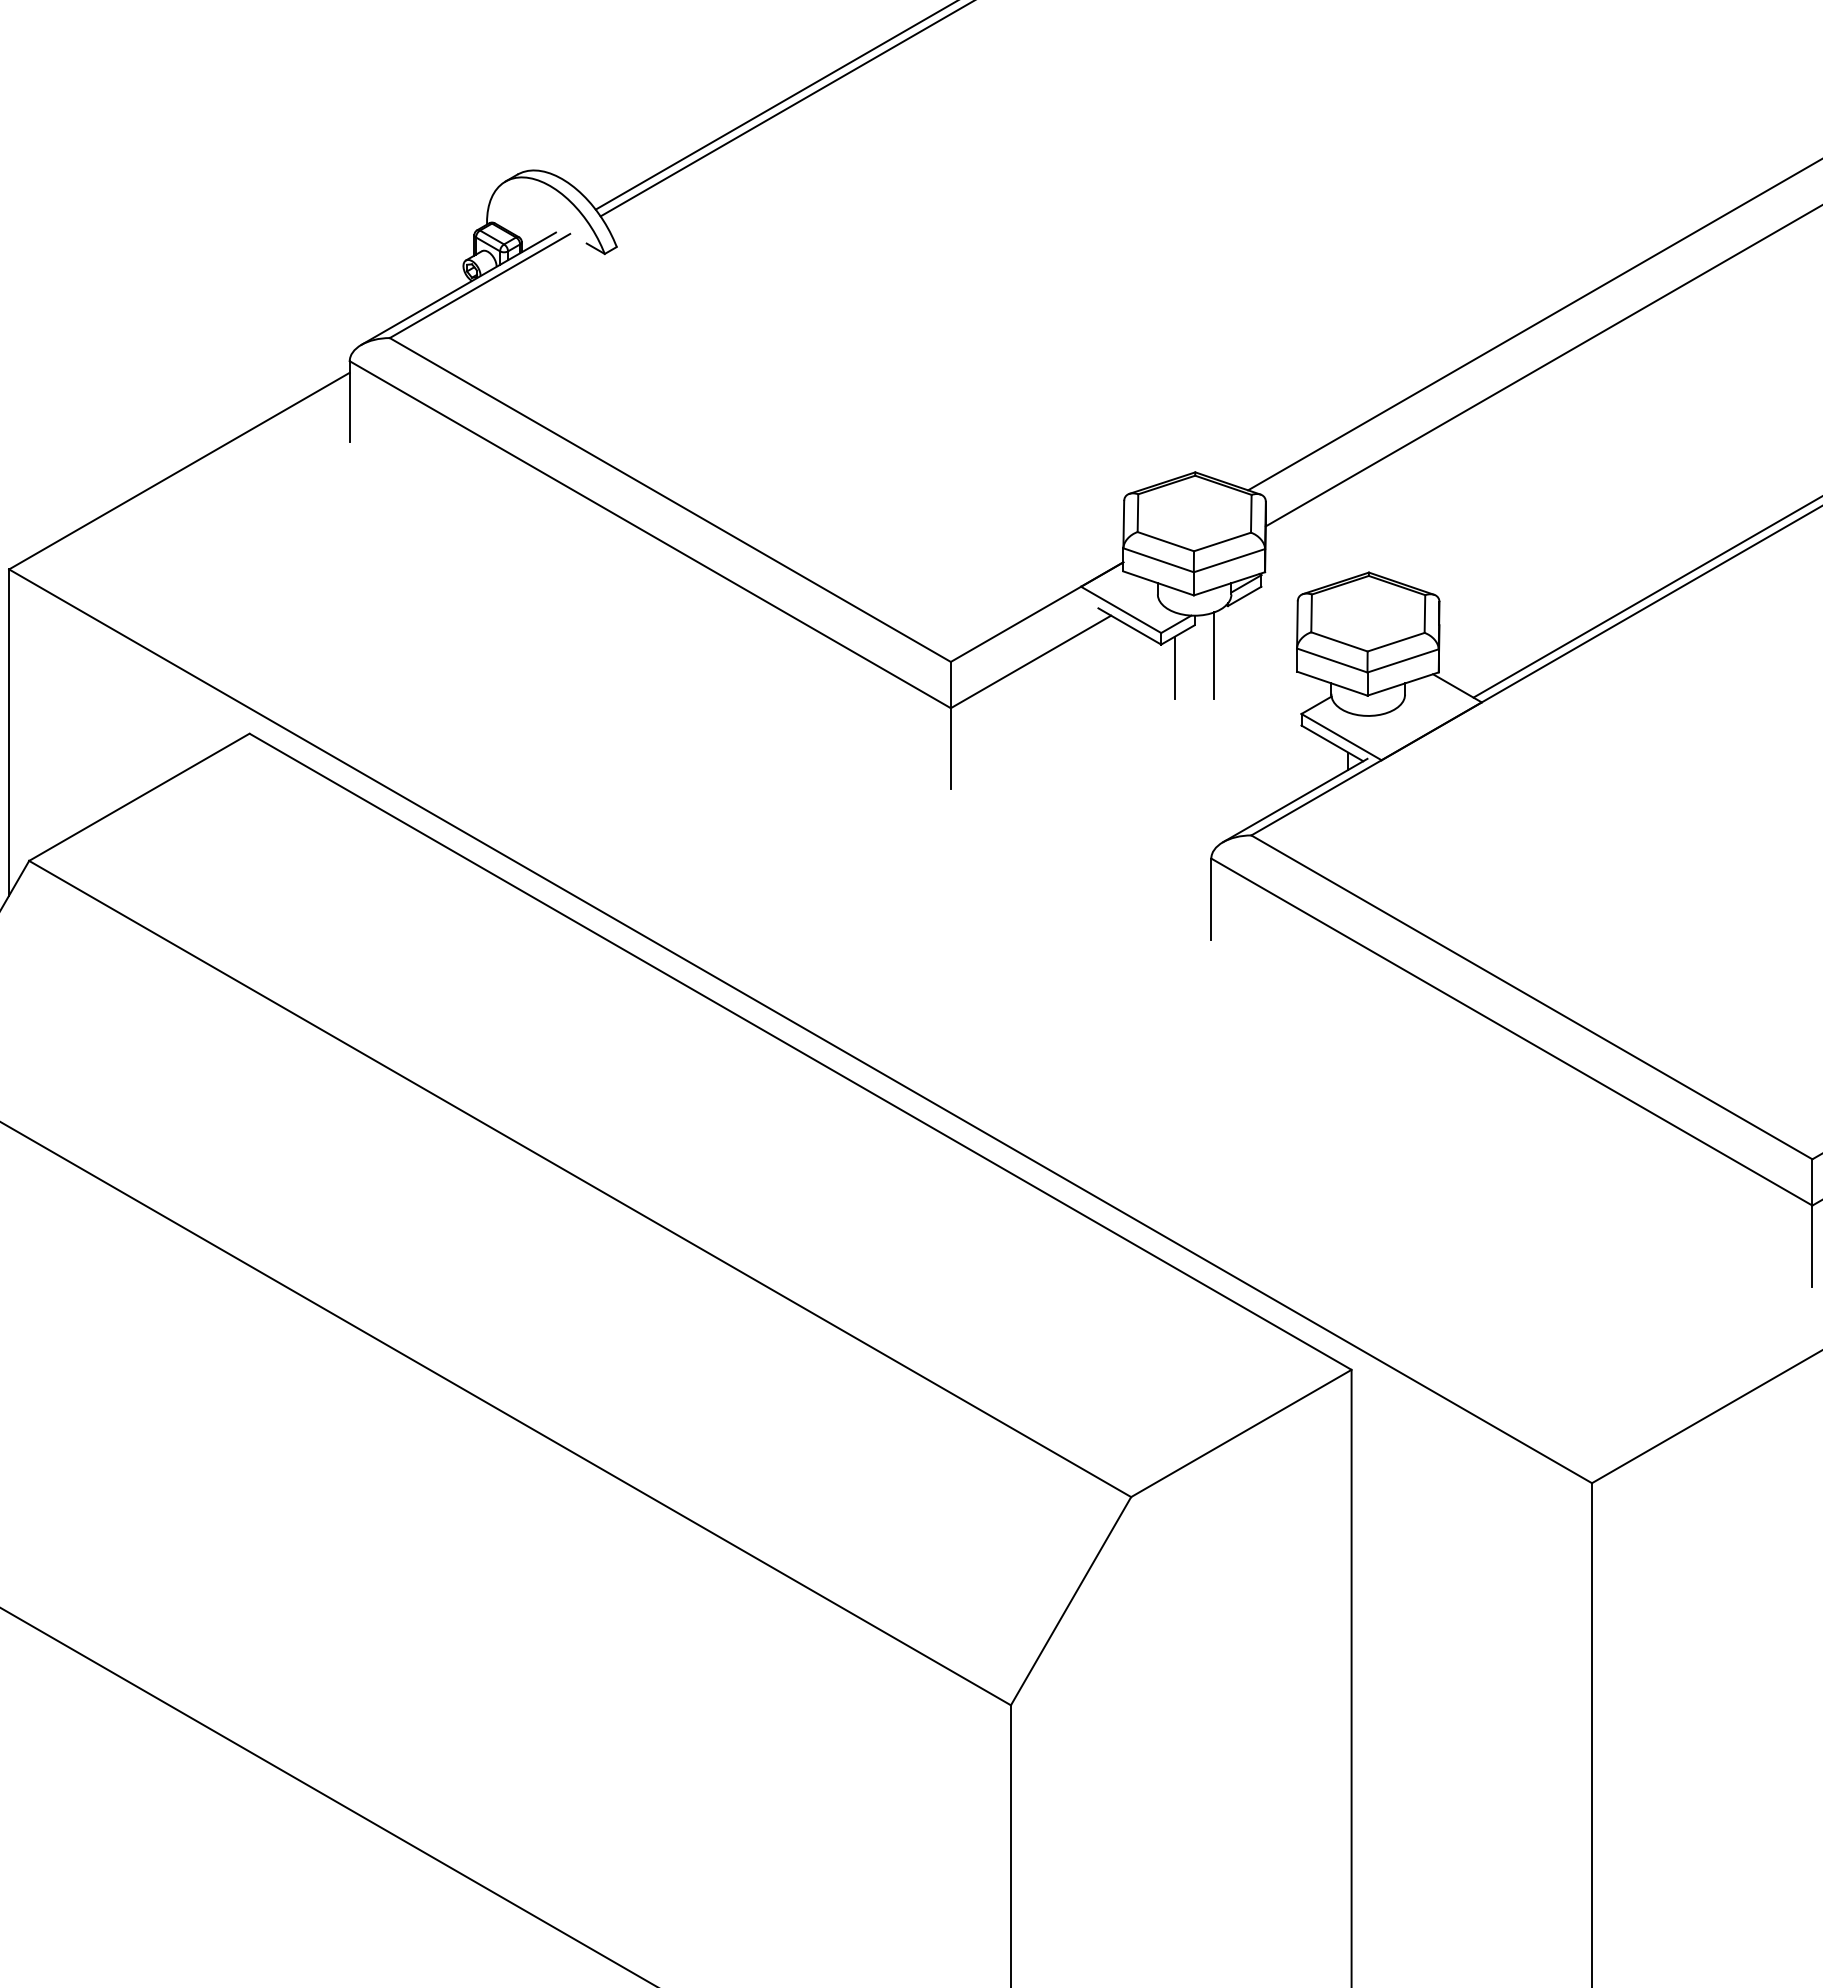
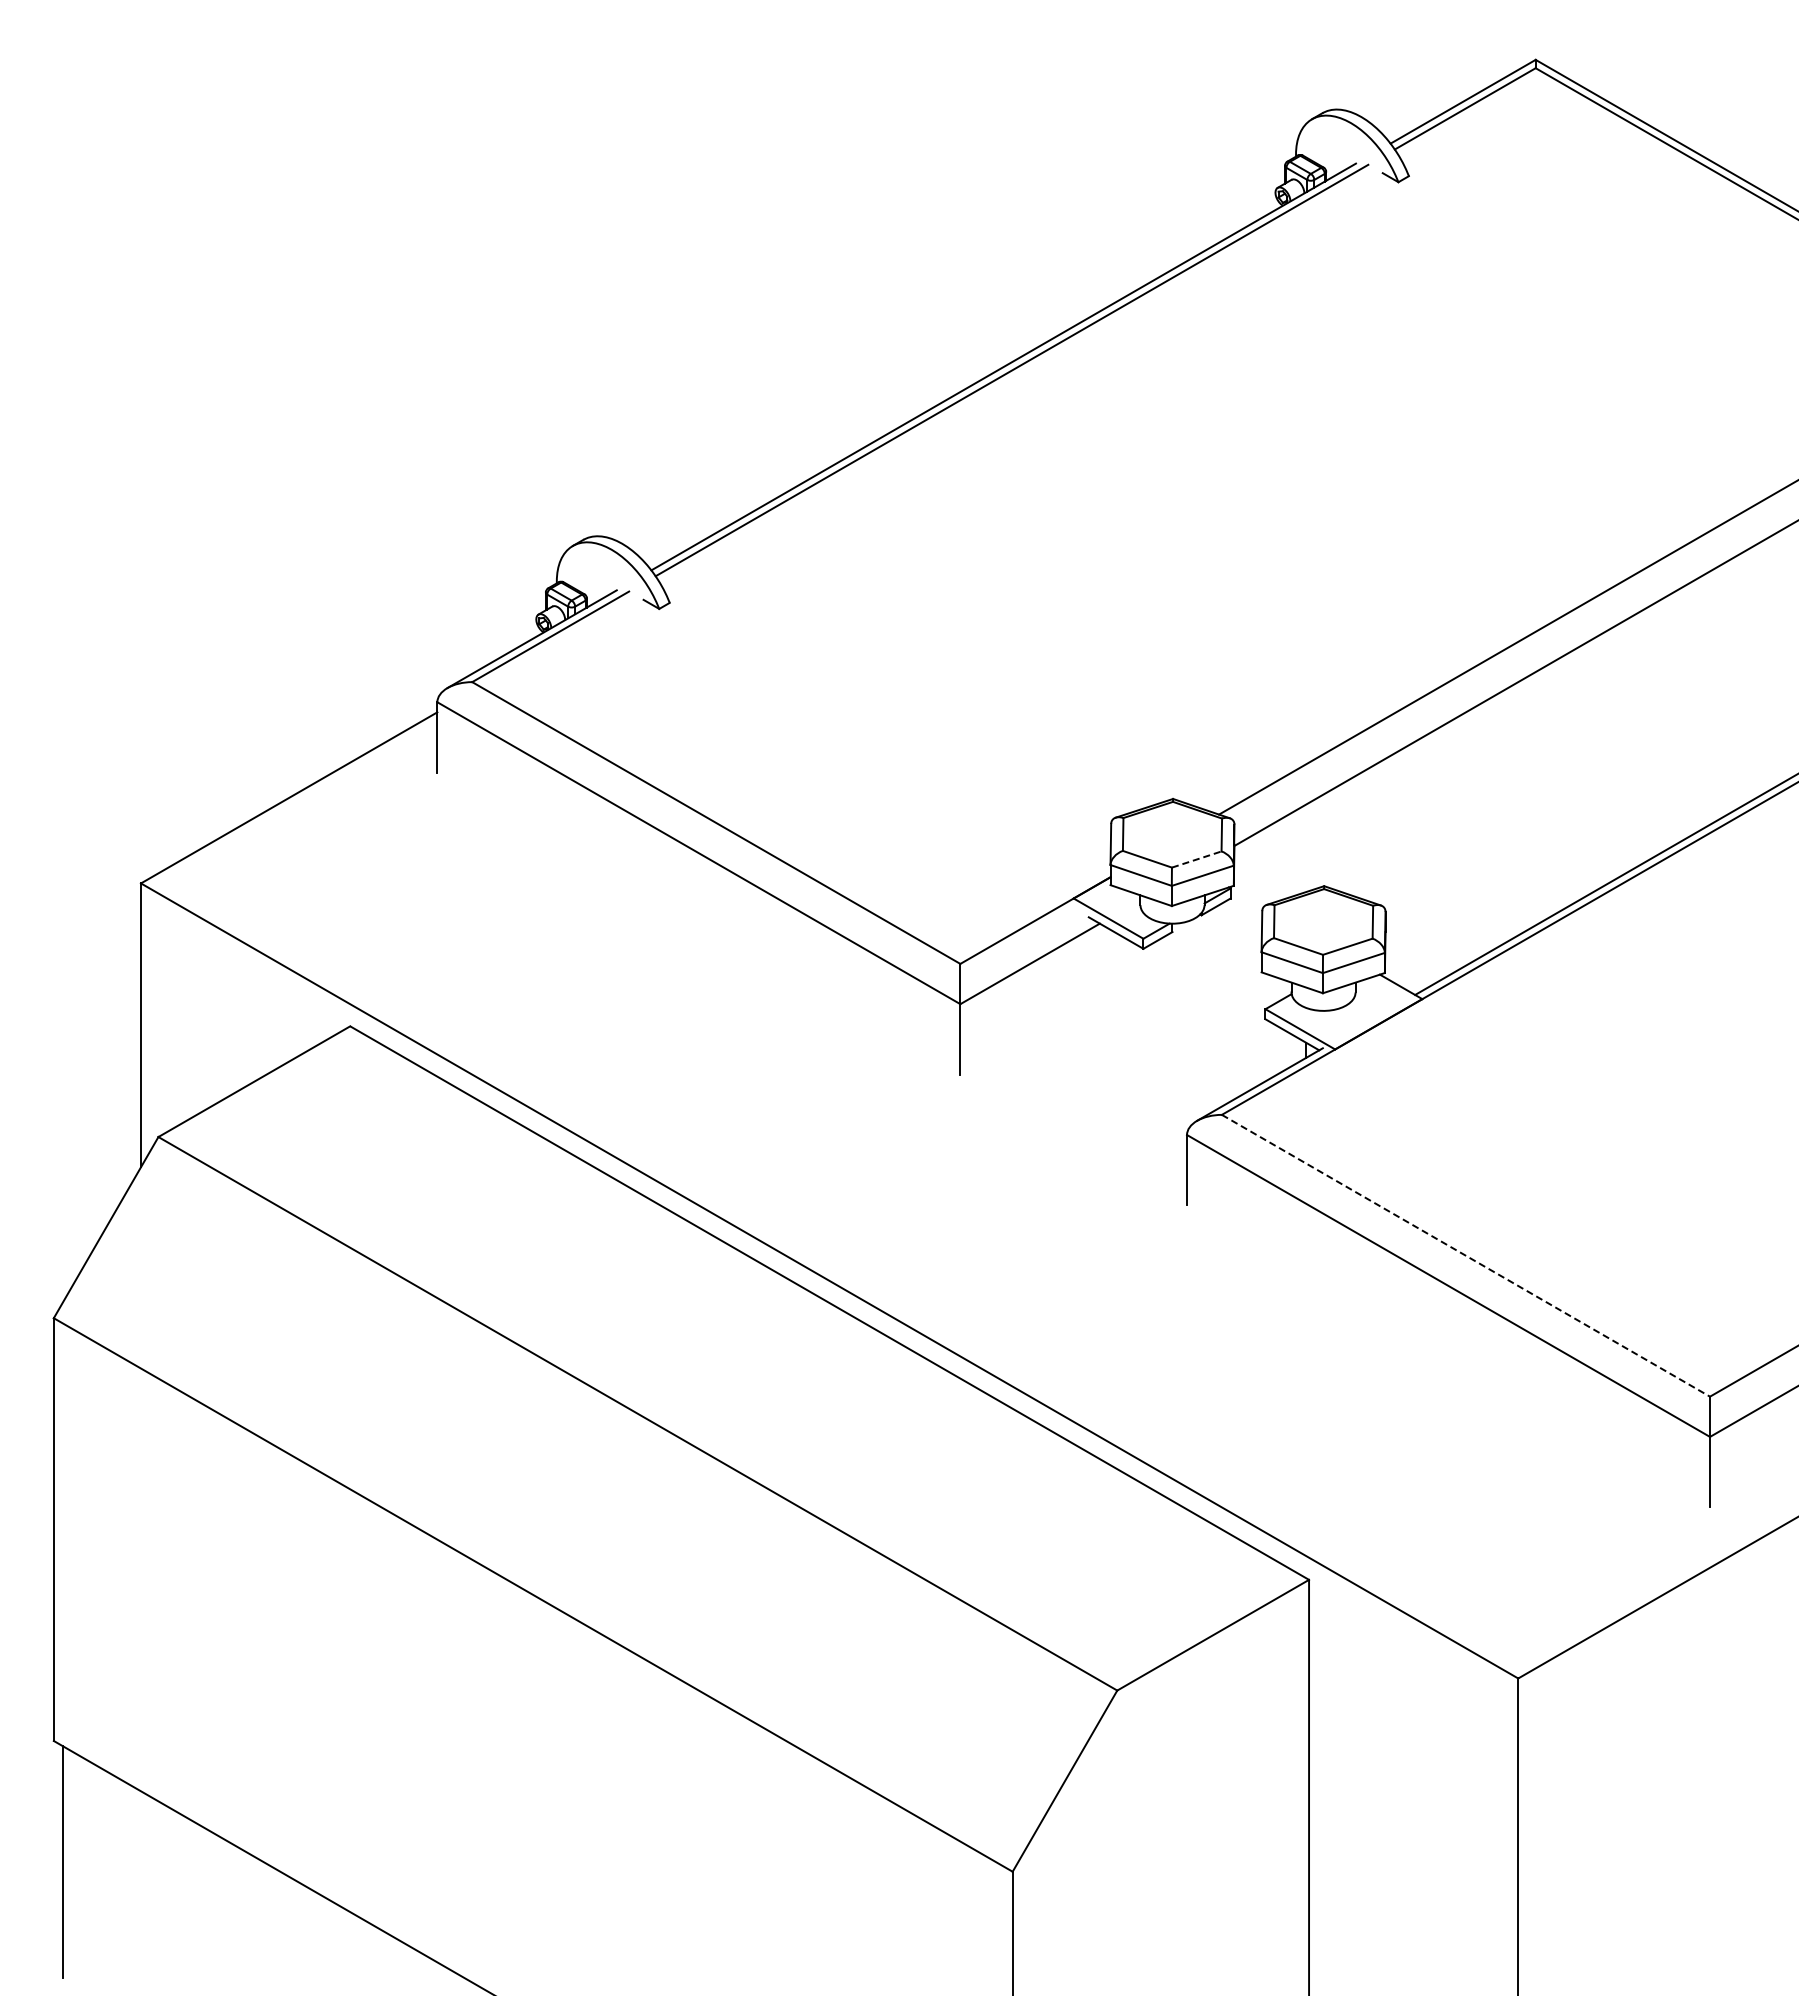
line: (1223, 541) -> (1197, 859), solid -> dashed
line: (1214, 654) -> (1189, 957), removed
line: (1175, 667) -> (1155, 968), removed
line: (1531, 997) -> (1465, 1255), solid -> dashed

